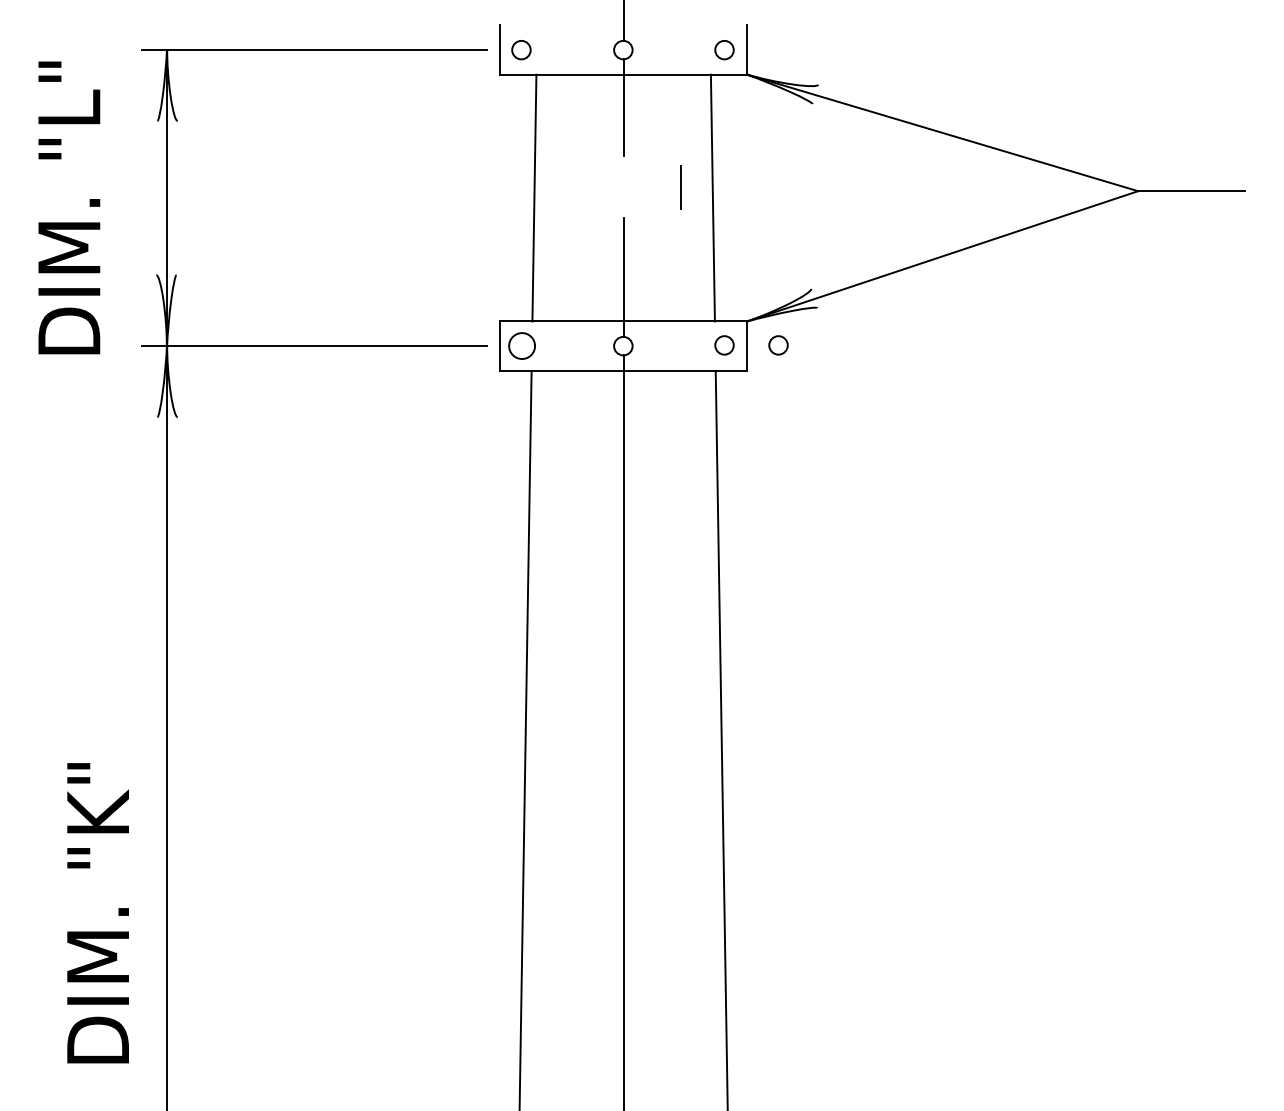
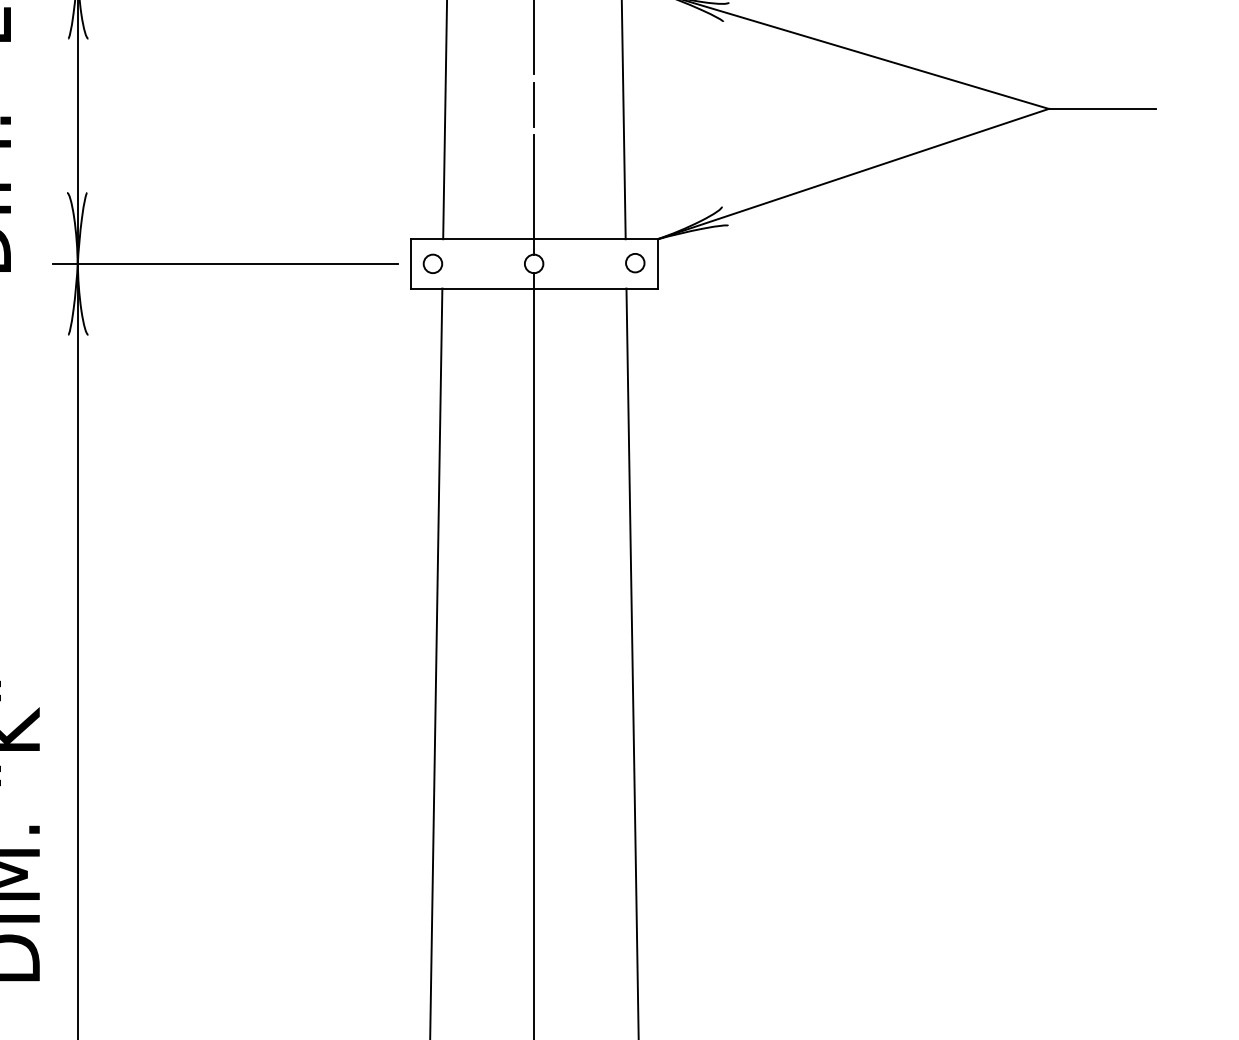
line: (680, 187) -> (534, 105), moved
circle: (778, 345) -> (689, 263), removed
circle: (522, 346) -> (433, 264), size x0.71

